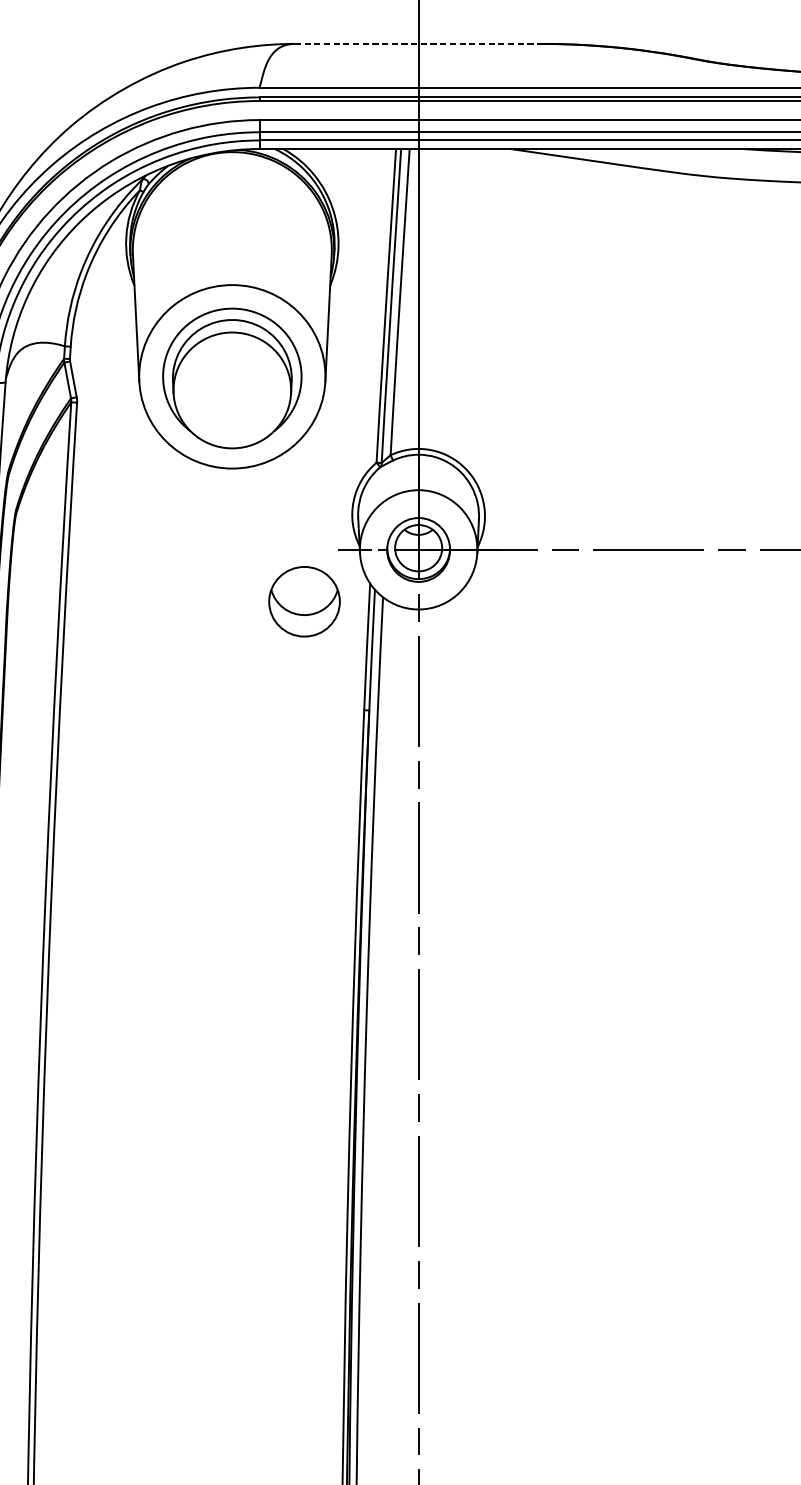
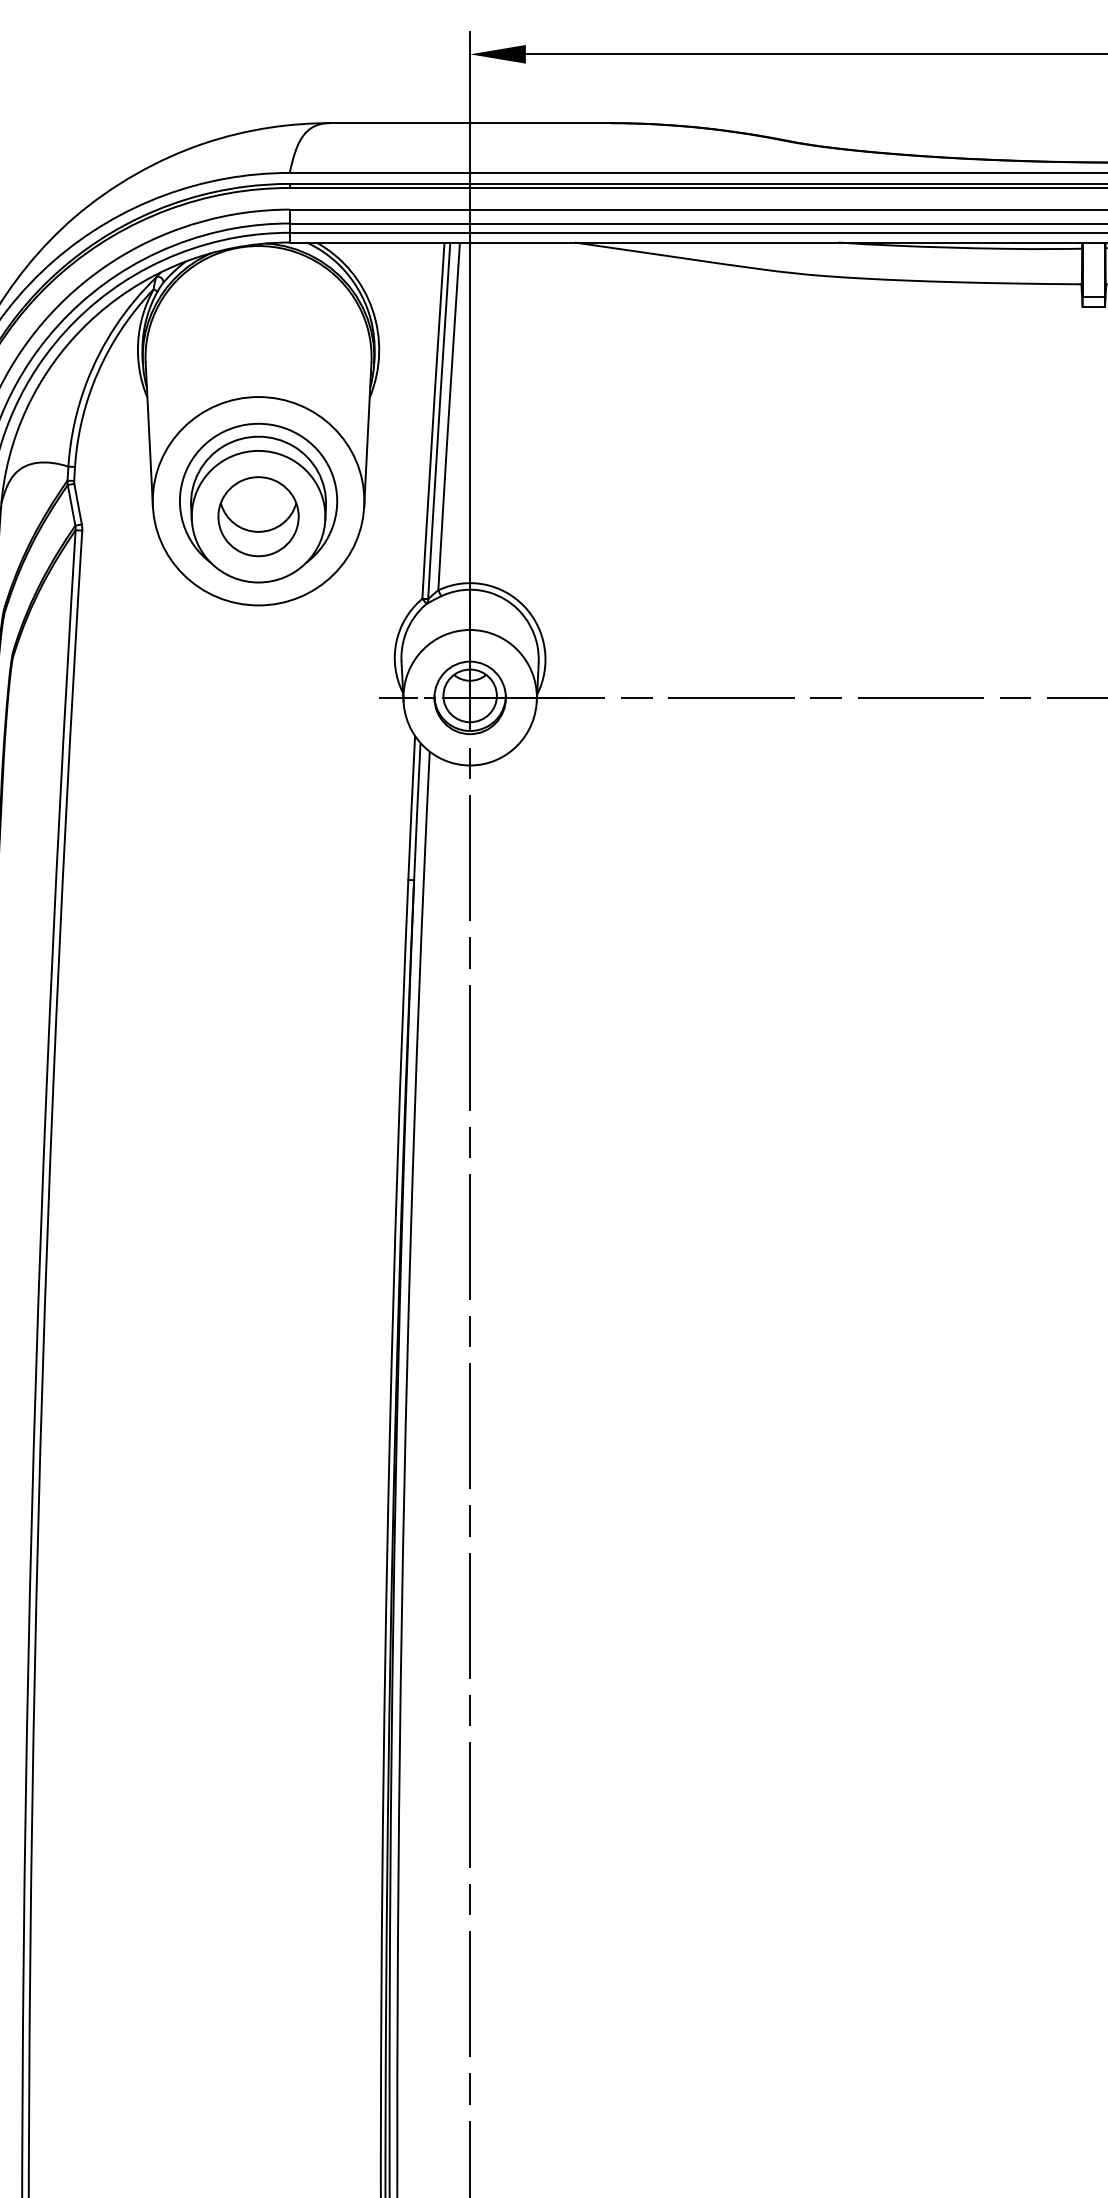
line: (418, 44) -> (470, 123), dashed -> solid
part: (304, 601) -> (258, 516), moved

